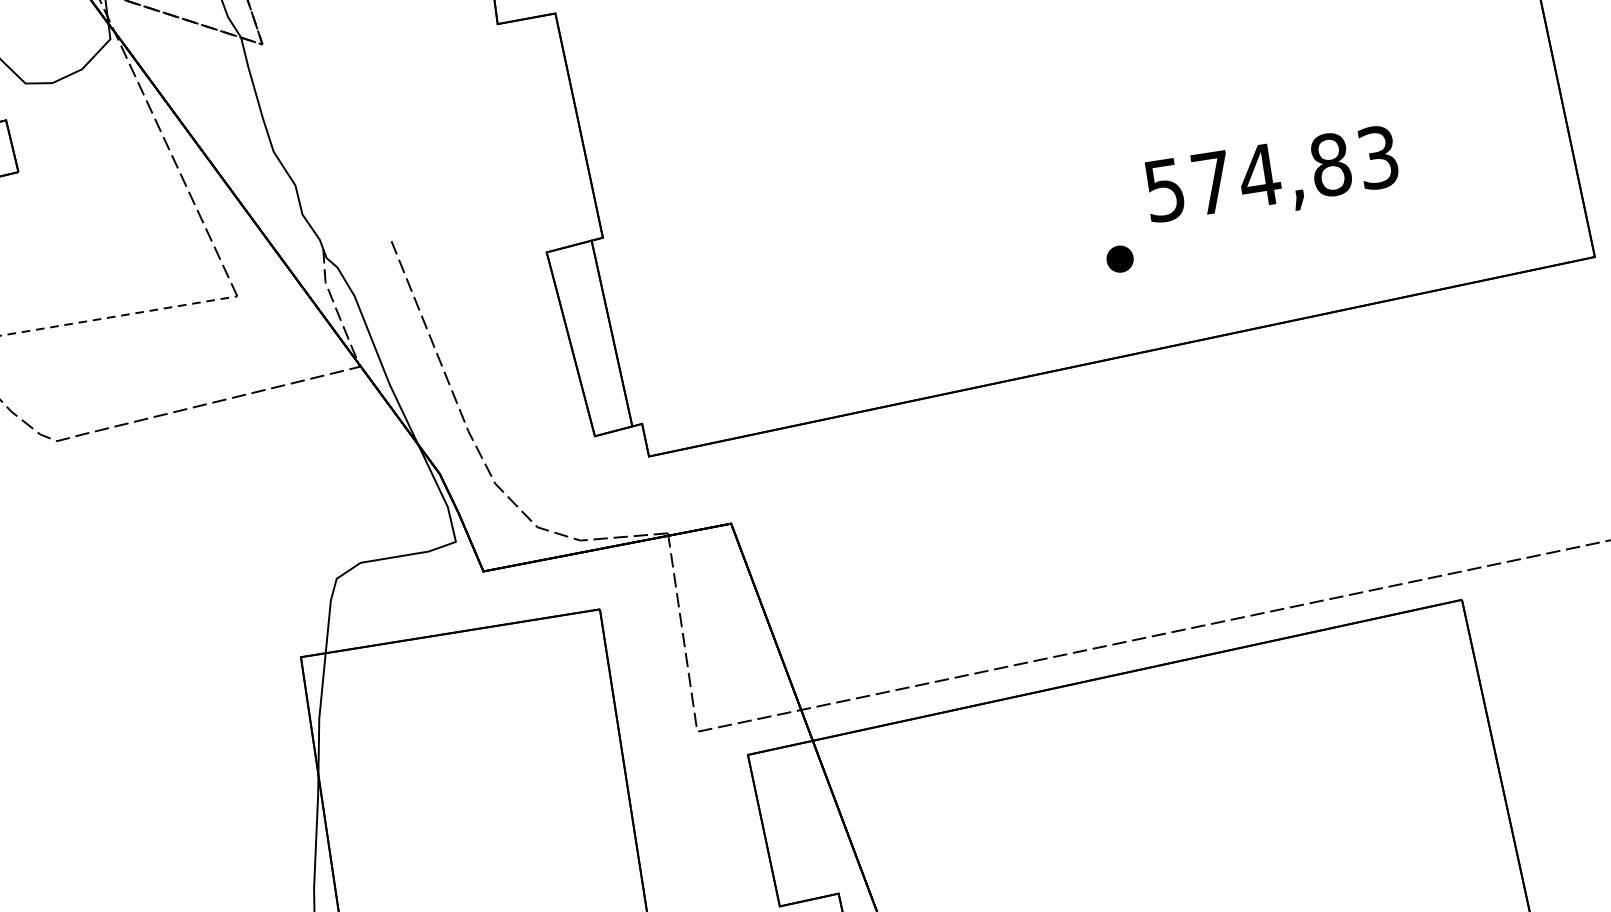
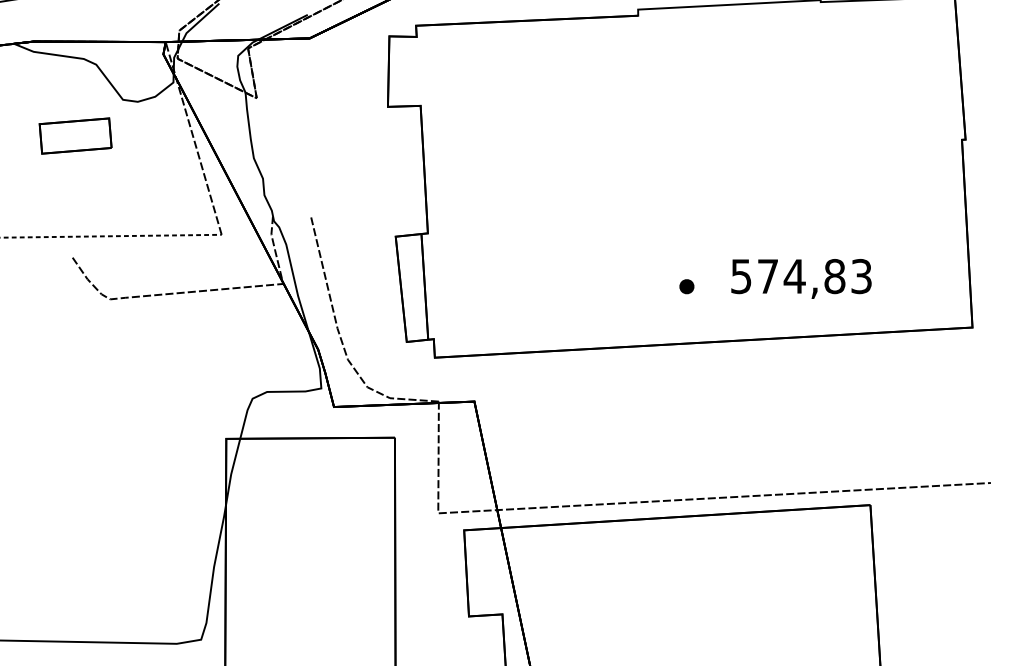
text: (1272, 177) -> (801, 278), moved
part: (1119, 258) -> (686, 286), moved

